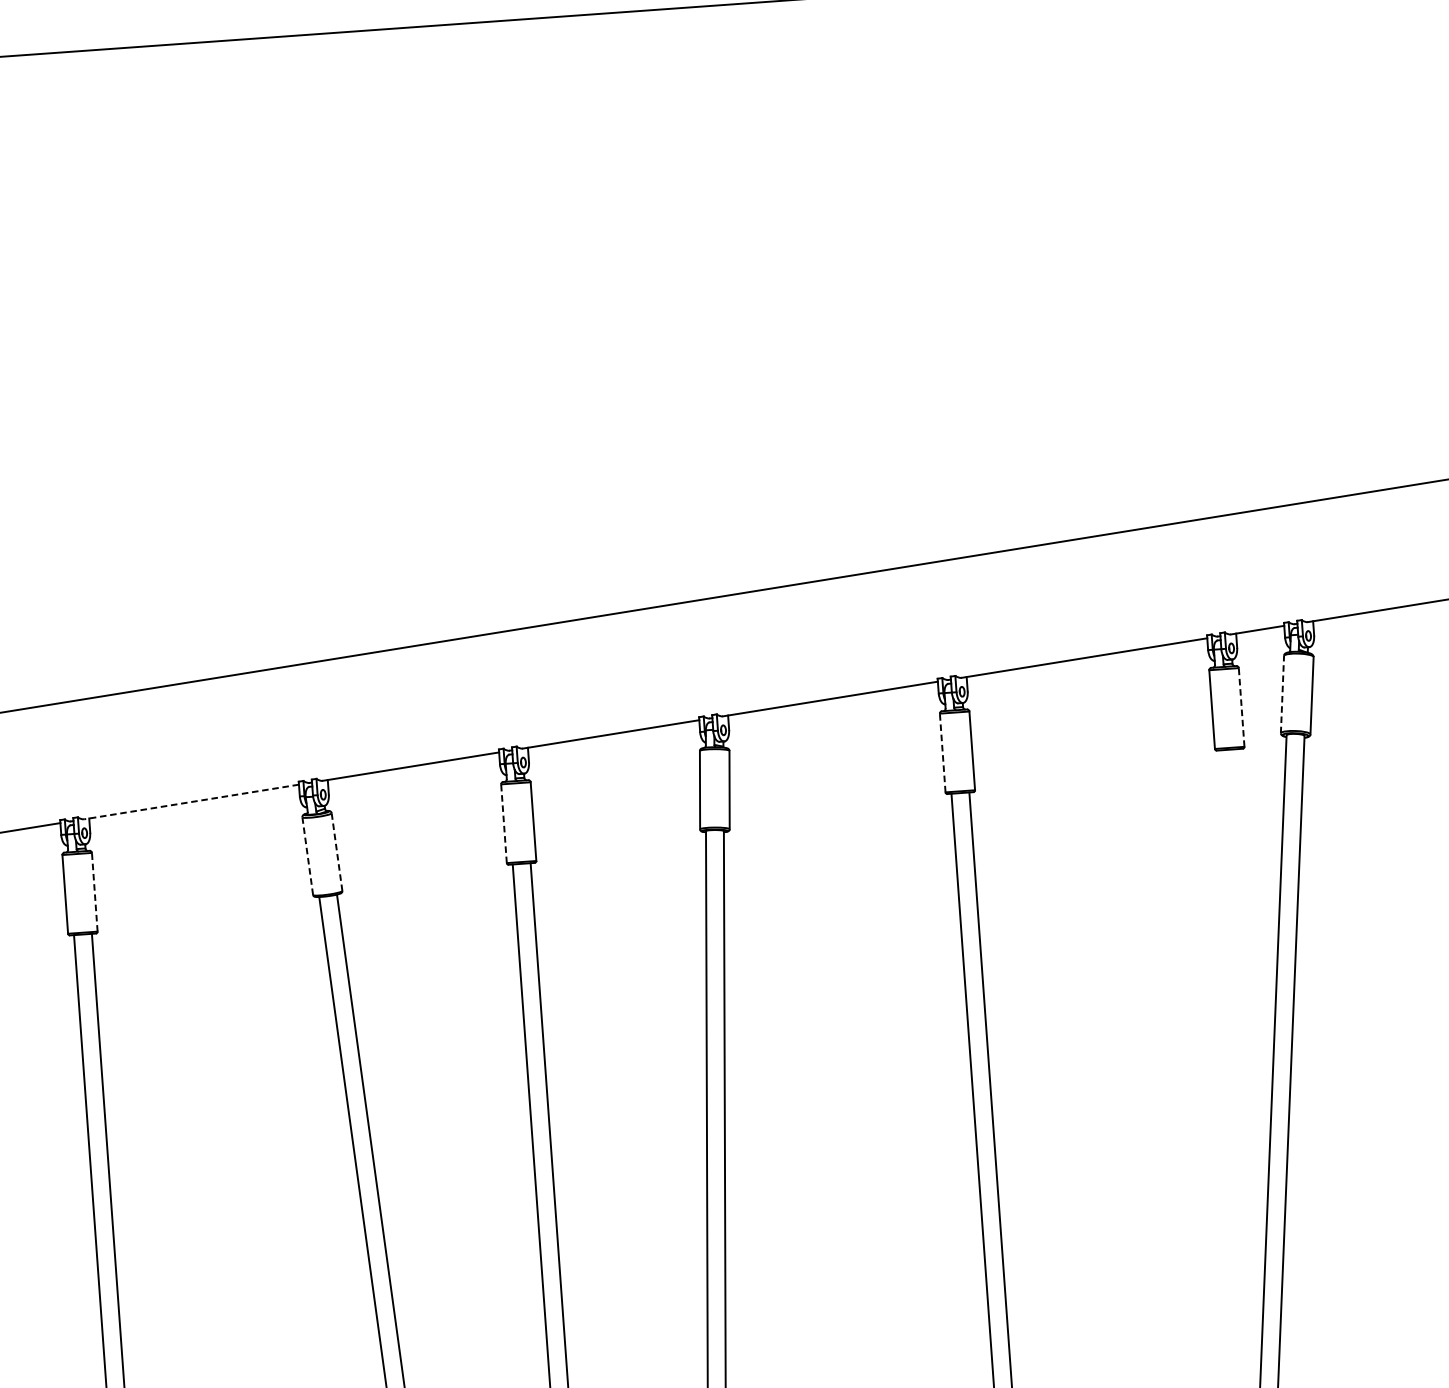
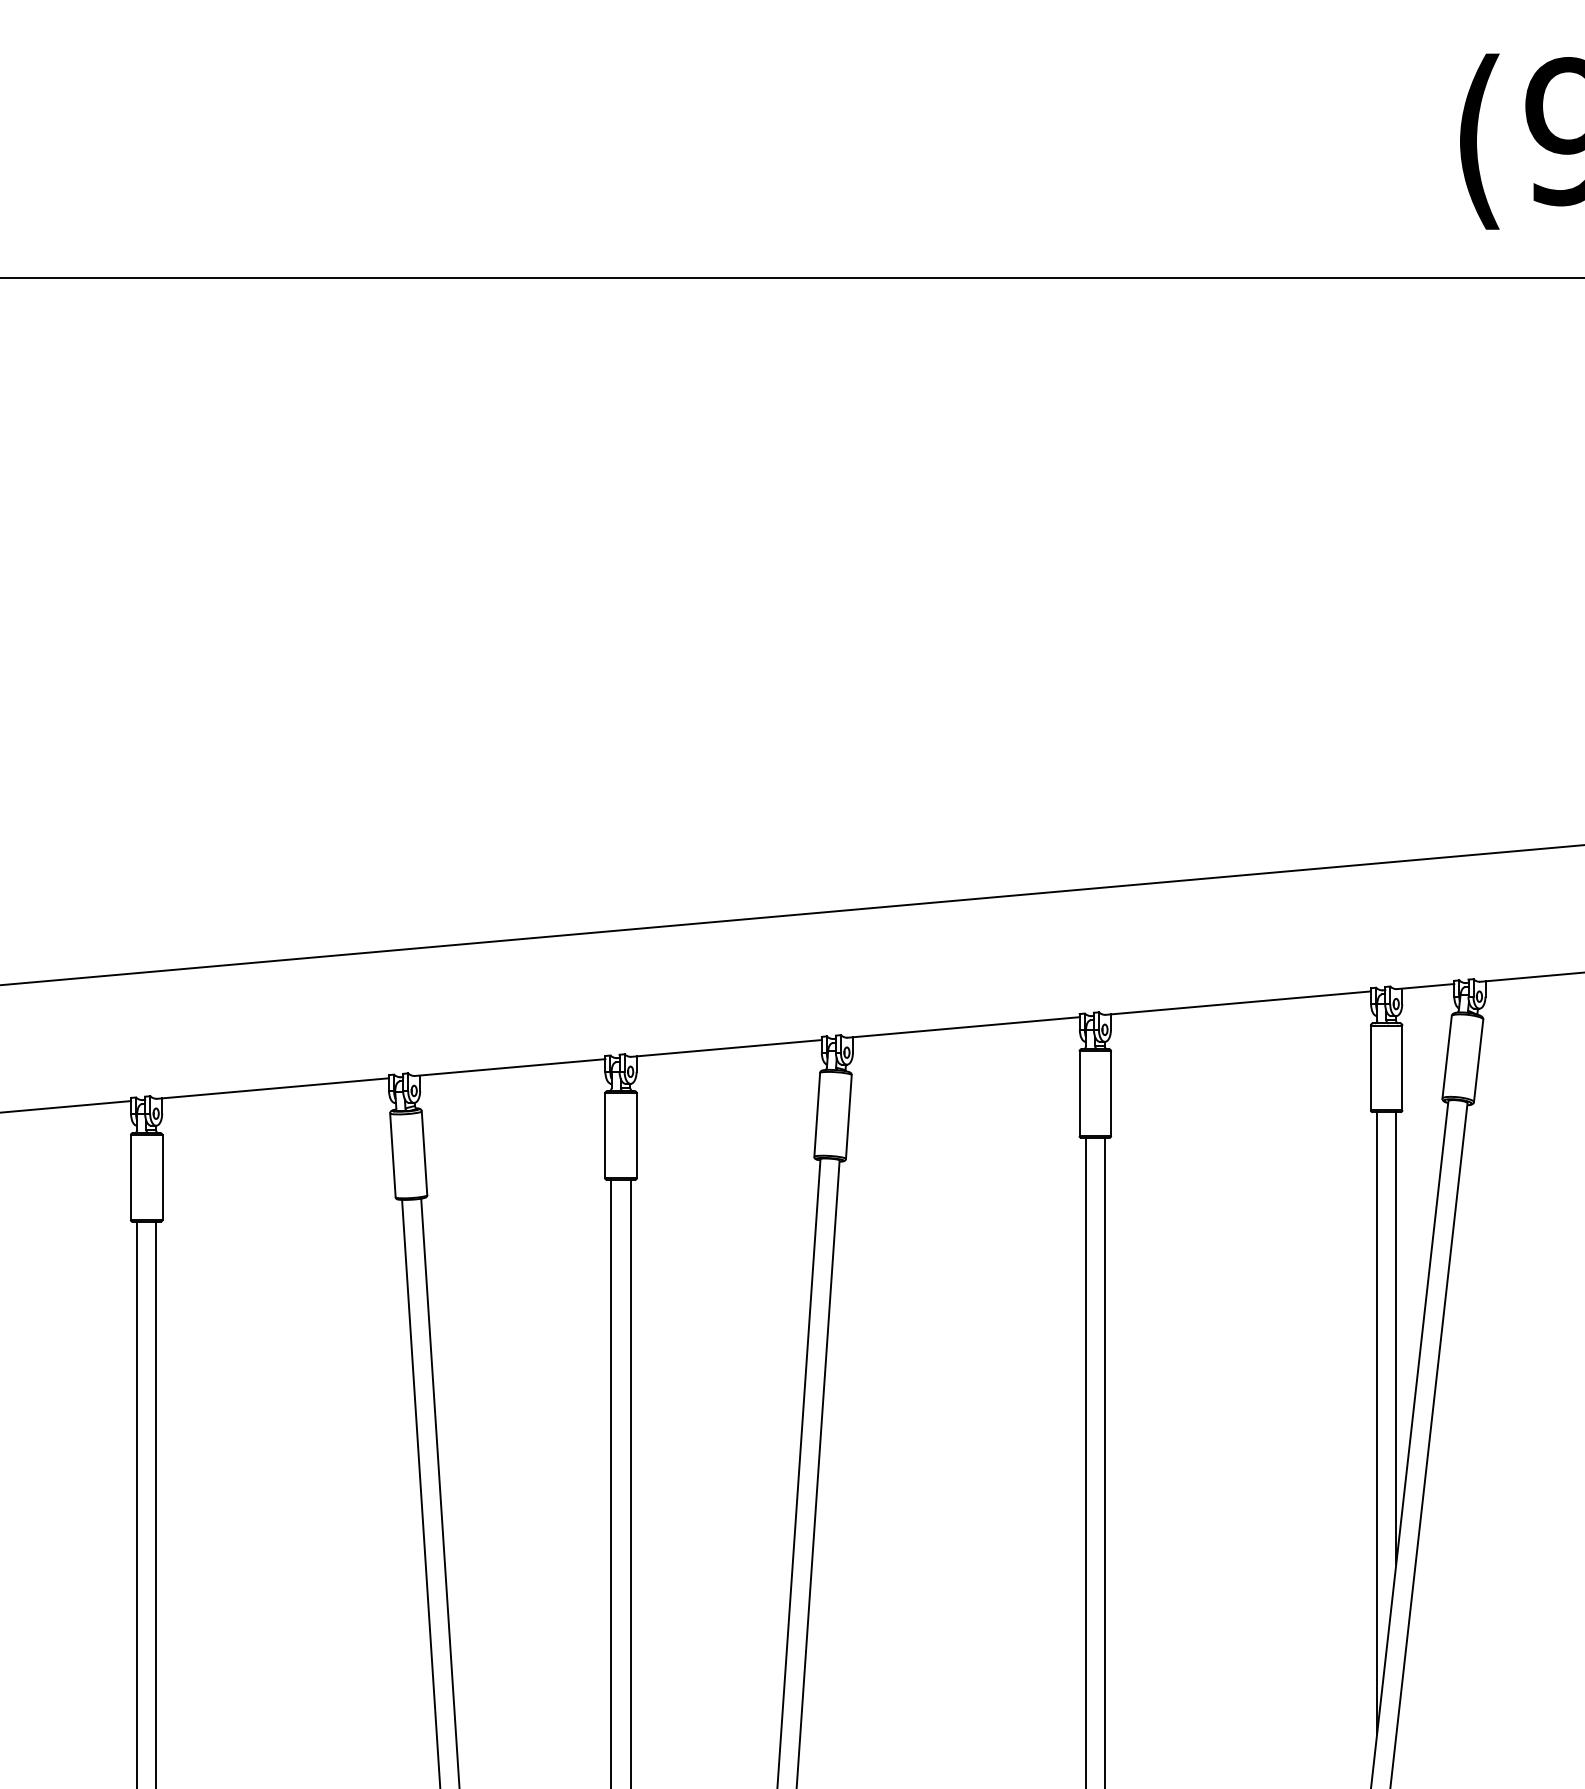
line: (1282, 694) -> (1447, 1057), dashed -> solid
line: (1241, 707) -> (1402, 1067), dashed -> solid
line: (942, 752) -> (1079, 1093), dashed -> solid
line: (191, 801) -> (272, 1088), dashed -> solid
line: (504, 823) -> (605, 1135), dashed -> solid
line: (336, 851) -> (424, 1152), dashed -> solid
line: (307, 856) -> (392, 1155), dashed -> solid
line: (94, 892) -> (162, 1177), dashed -> solid
line: (1254, 959) -> (1396, 1338), added
line: (1242, 1040) -> (1377, 1423), added

